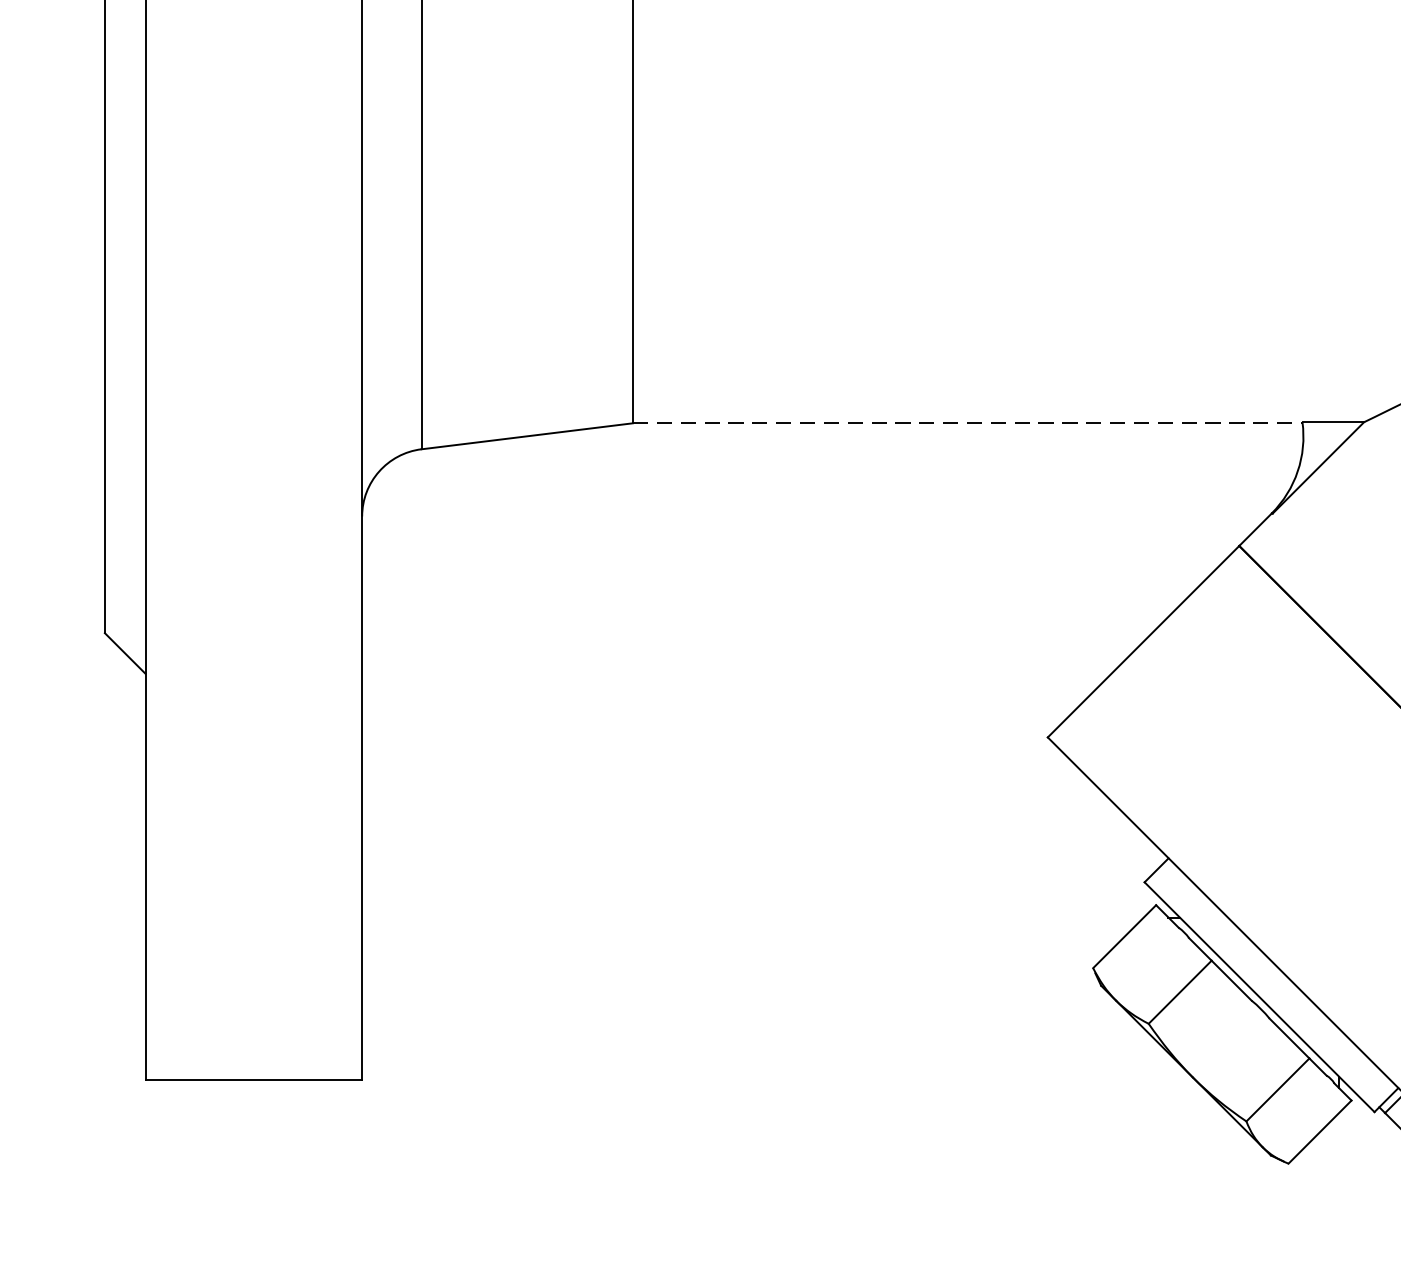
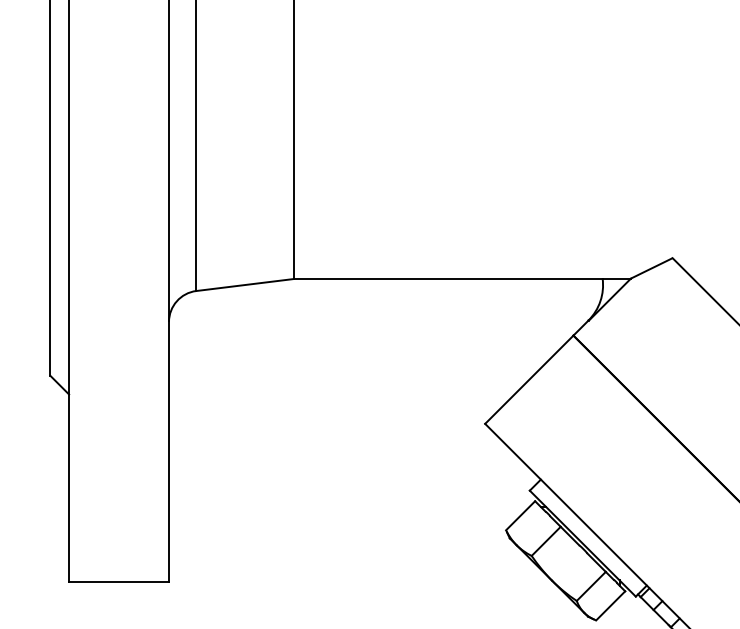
line: (968, 424) -> (448, 279), dashed -> solid

